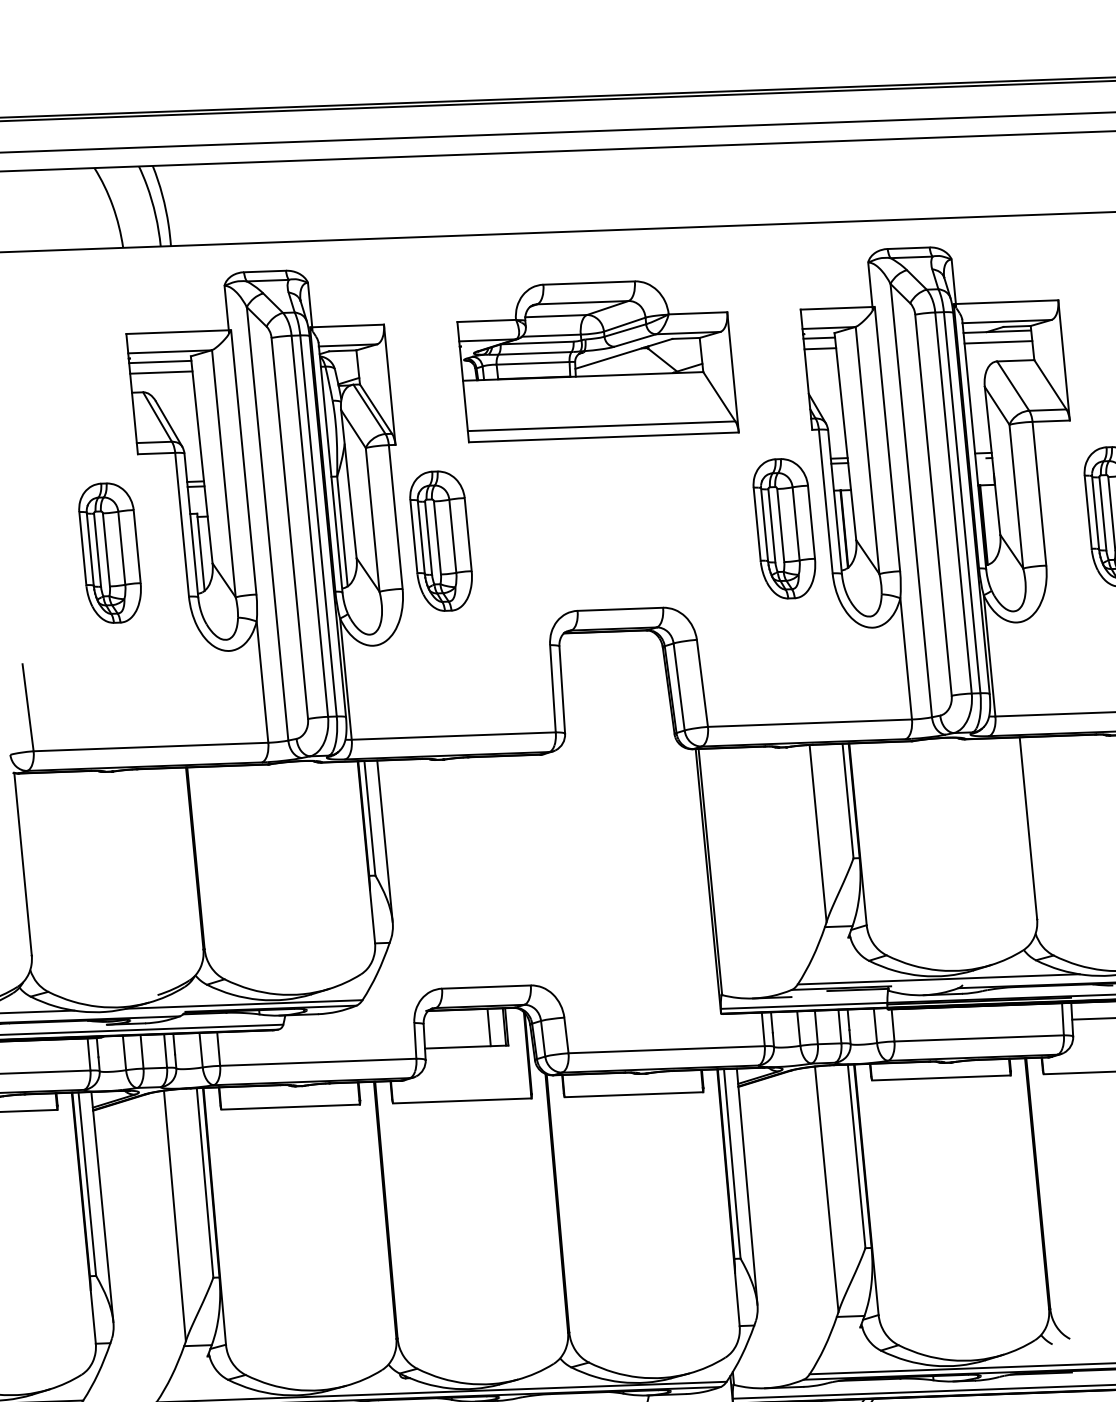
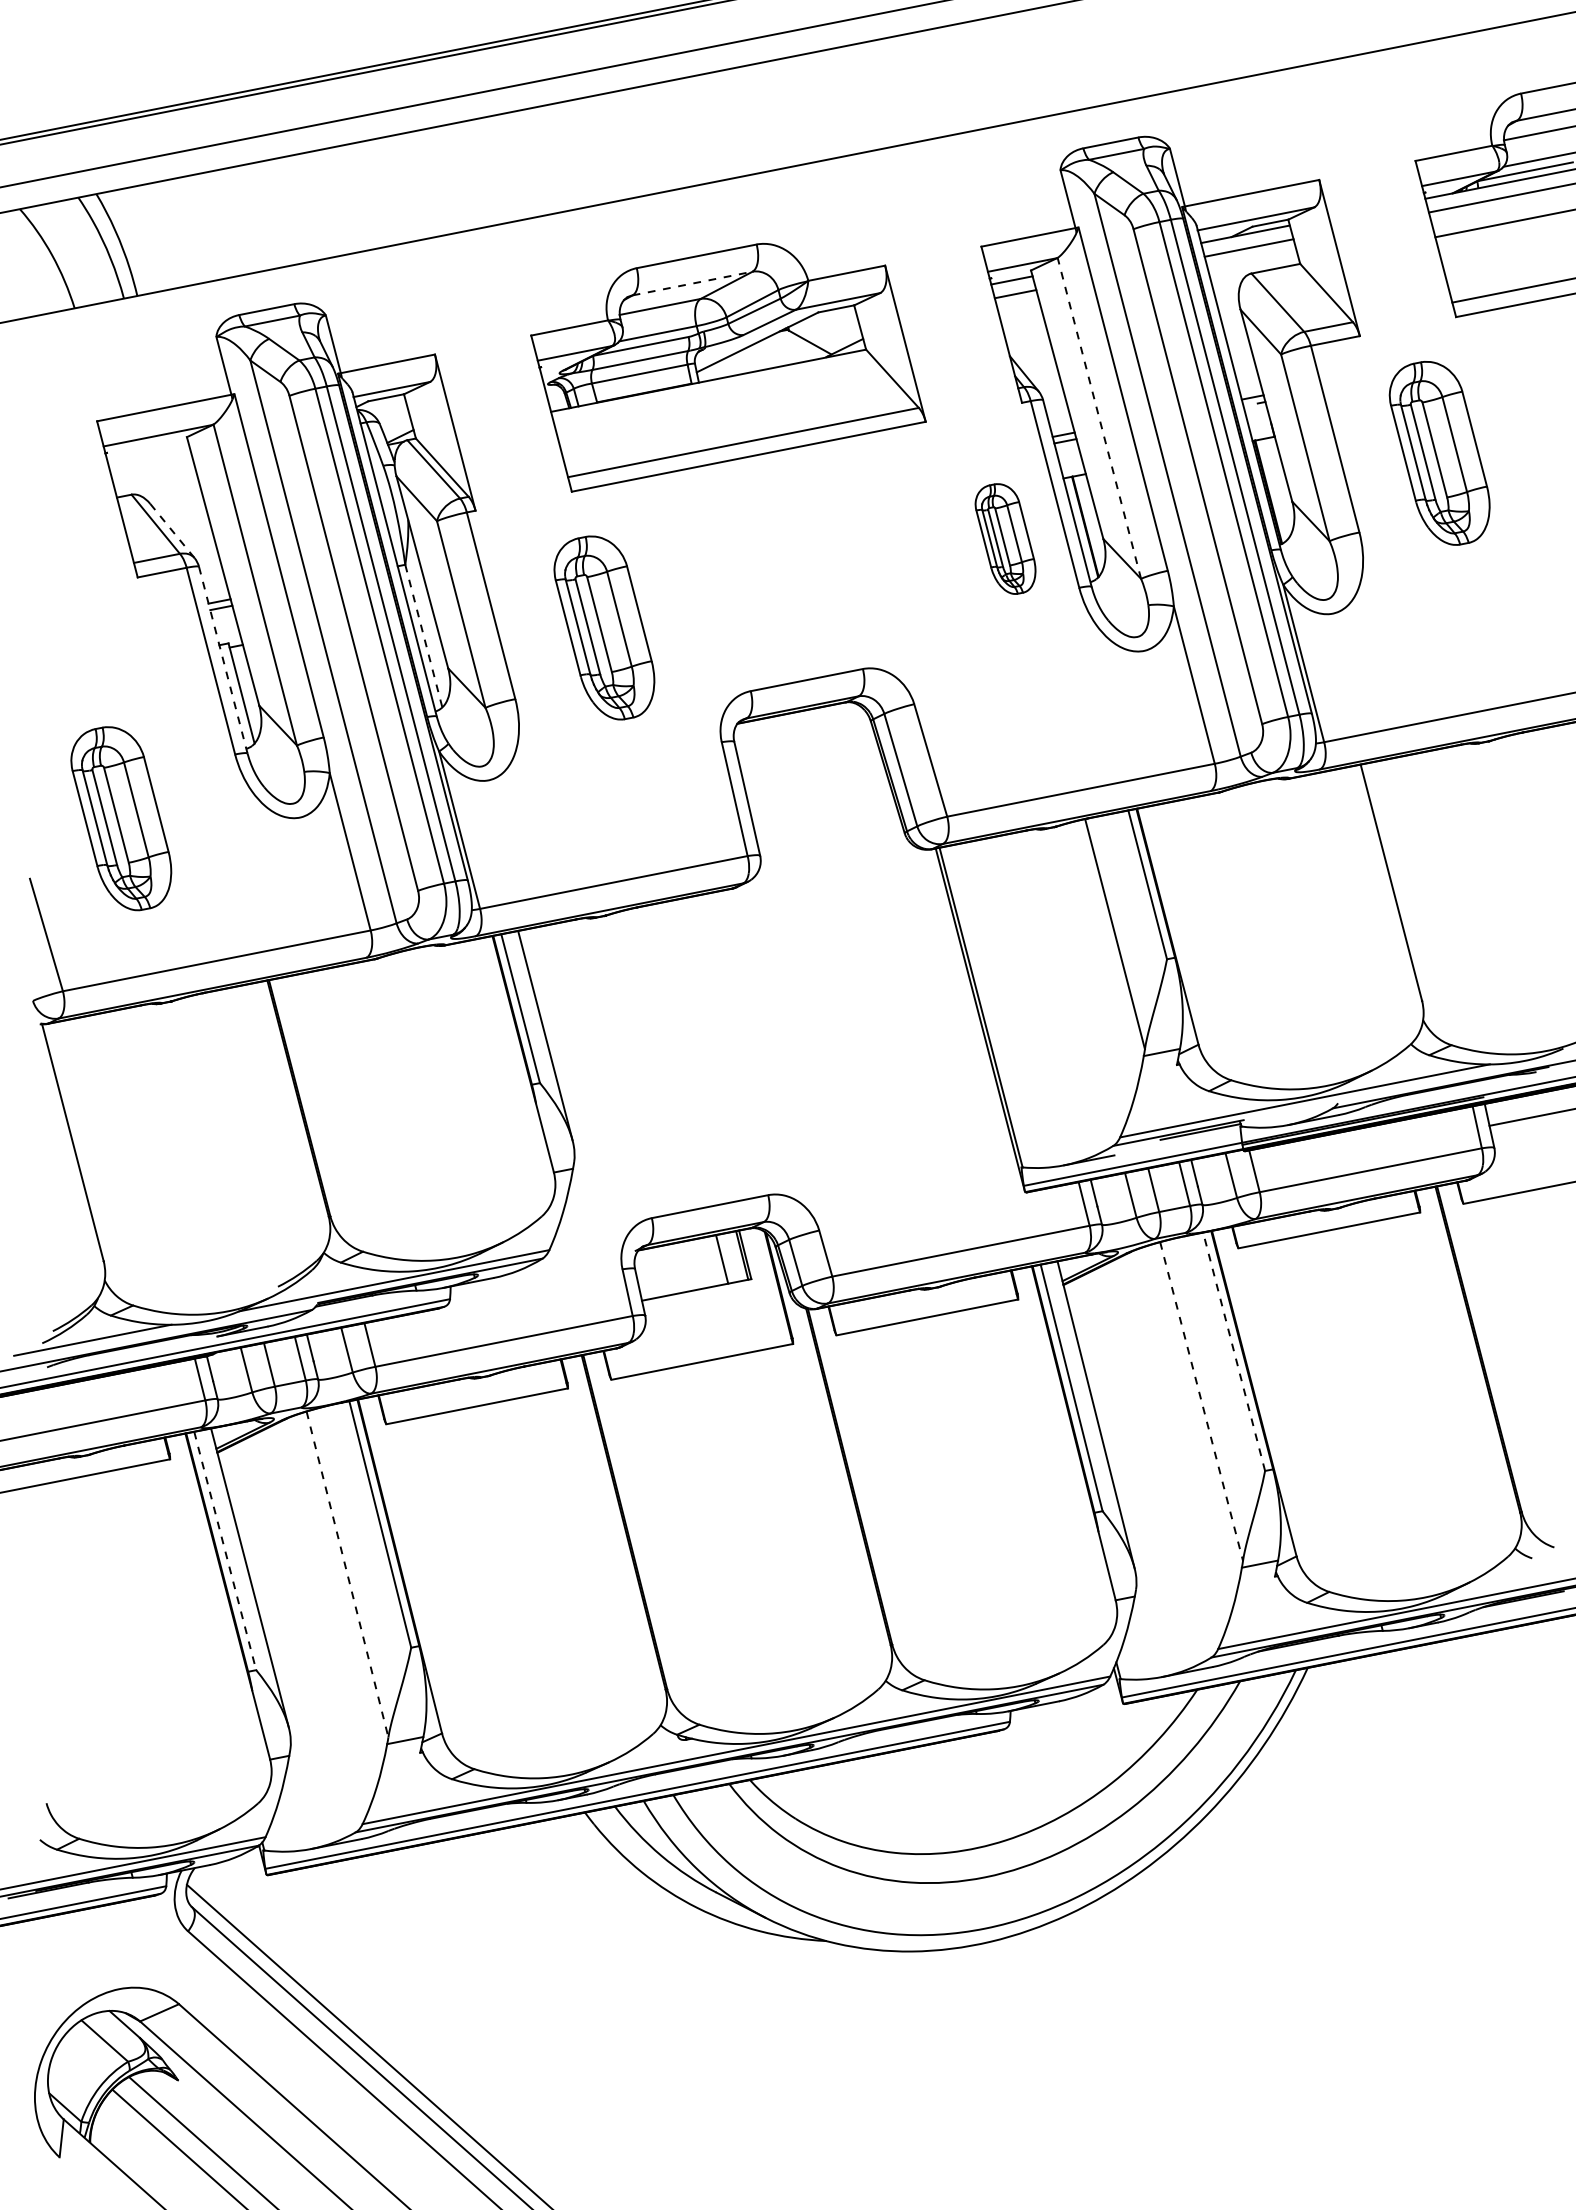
line: (583, 302) -> (693, 283), solid -> dashed
line: (160, 362) -> (147, 451), removed
line: (161, 372) -> (151, 464), removed
line: (169, 424) -> (172, 531), solid -> dashed
line: (867, 450) -> (1099, 418), solid -> dashed
line: (191, 525) -> (223, 660), solid -> dashed
part: (783, 528) -> (1005, 538), size x0.6
line: (342, 531) -> (423, 636), solid -> dashed
part: (440, 540) -> (604, 627), moved
part: (109, 552) -> (121, 818), moved
line: (856, 1156) -> (1234, 1351), solid -> dashed
line: (87, 1184) -> (225, 1551), solid -> dashed
line: (826, 1189) -> (1201, 1401), solid -> dashed
line: (174, 1216) -> (347, 1574), solid -> dashed

